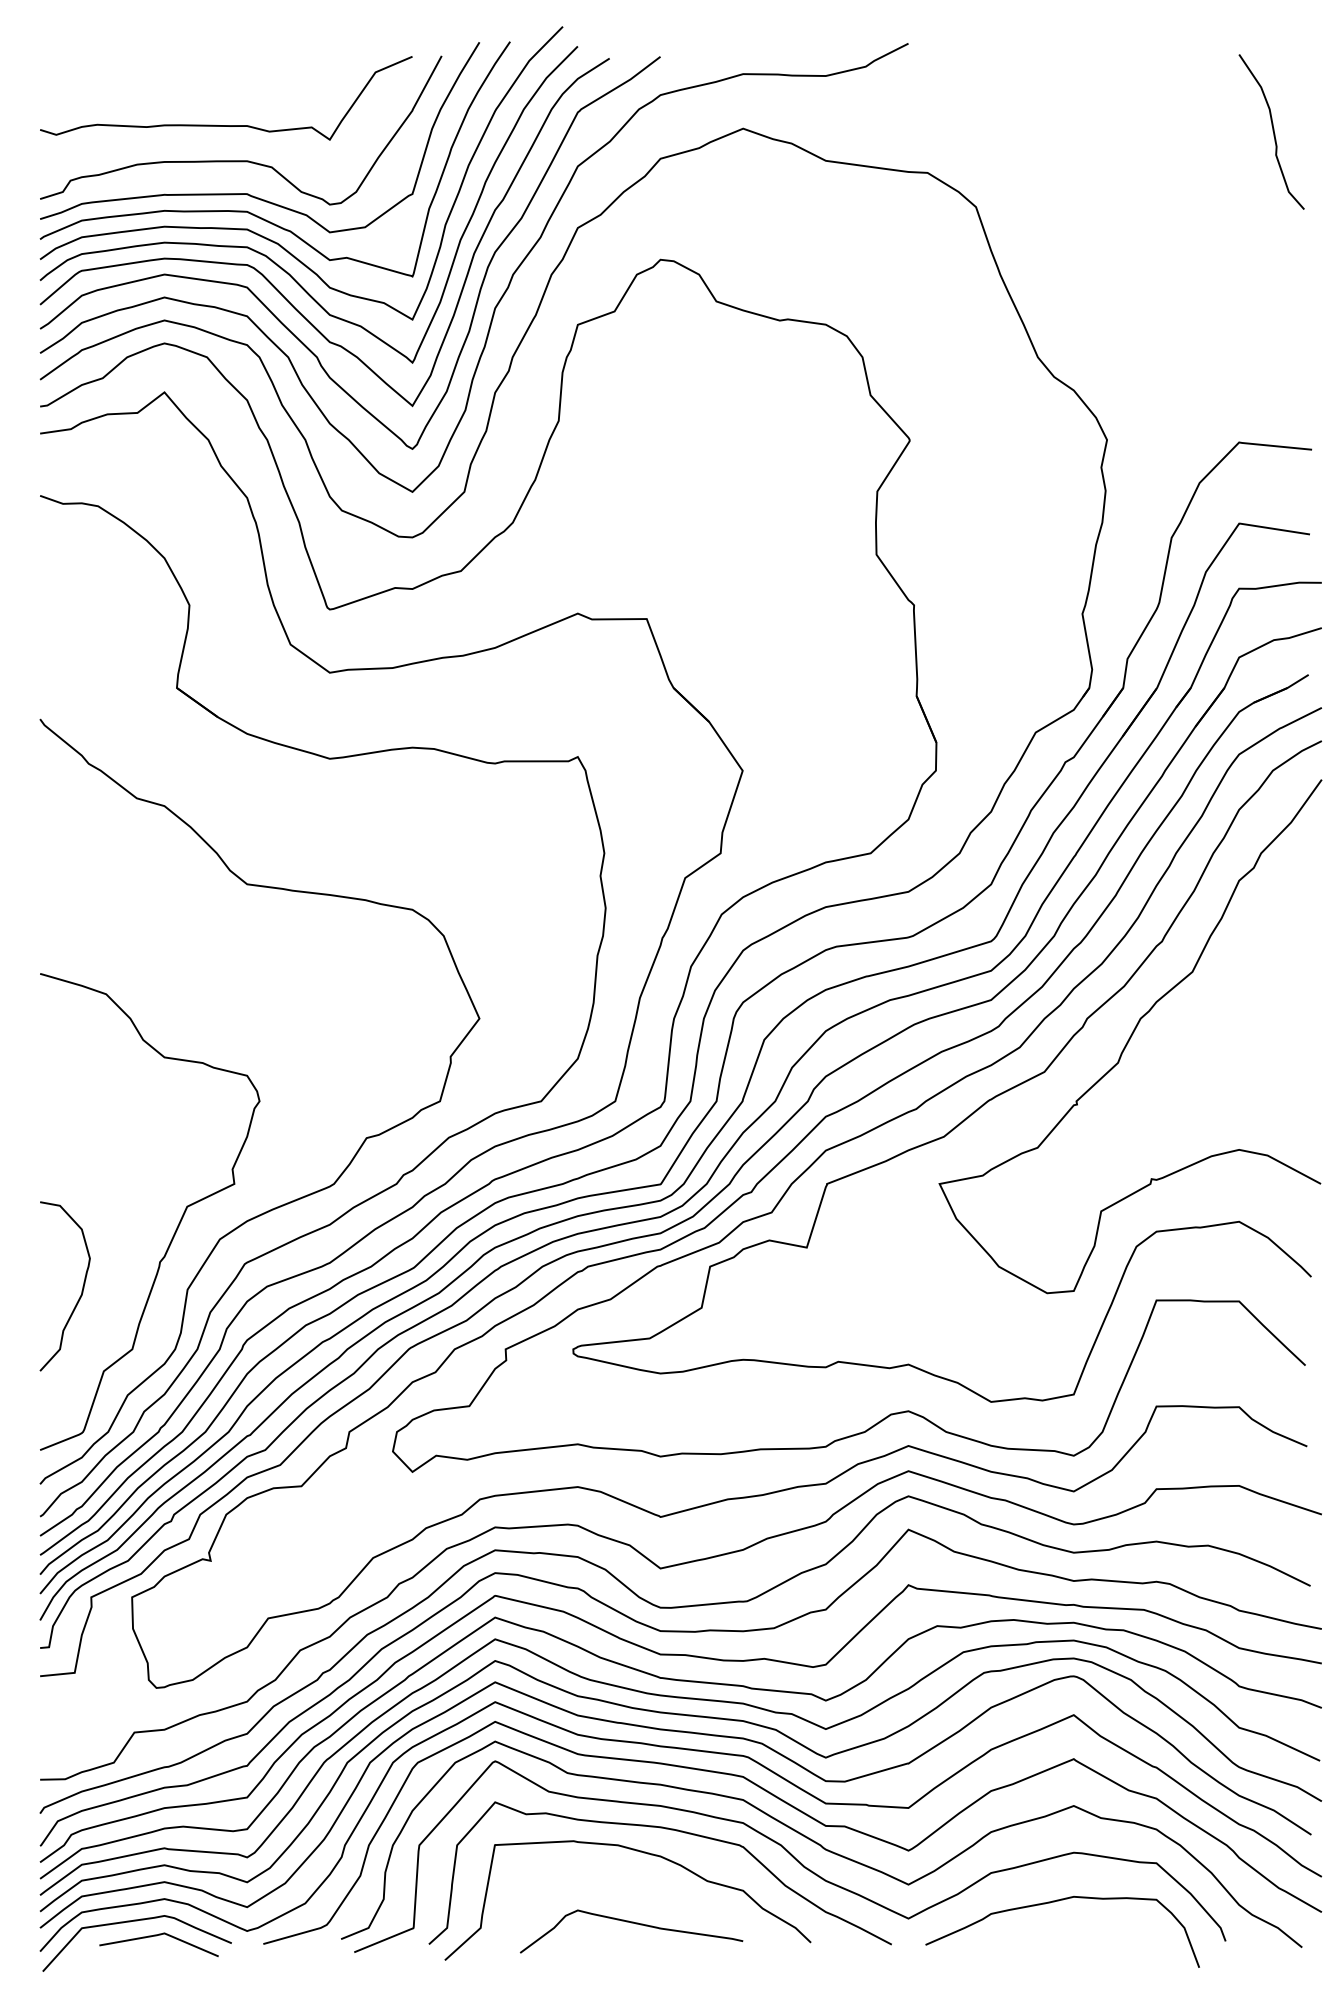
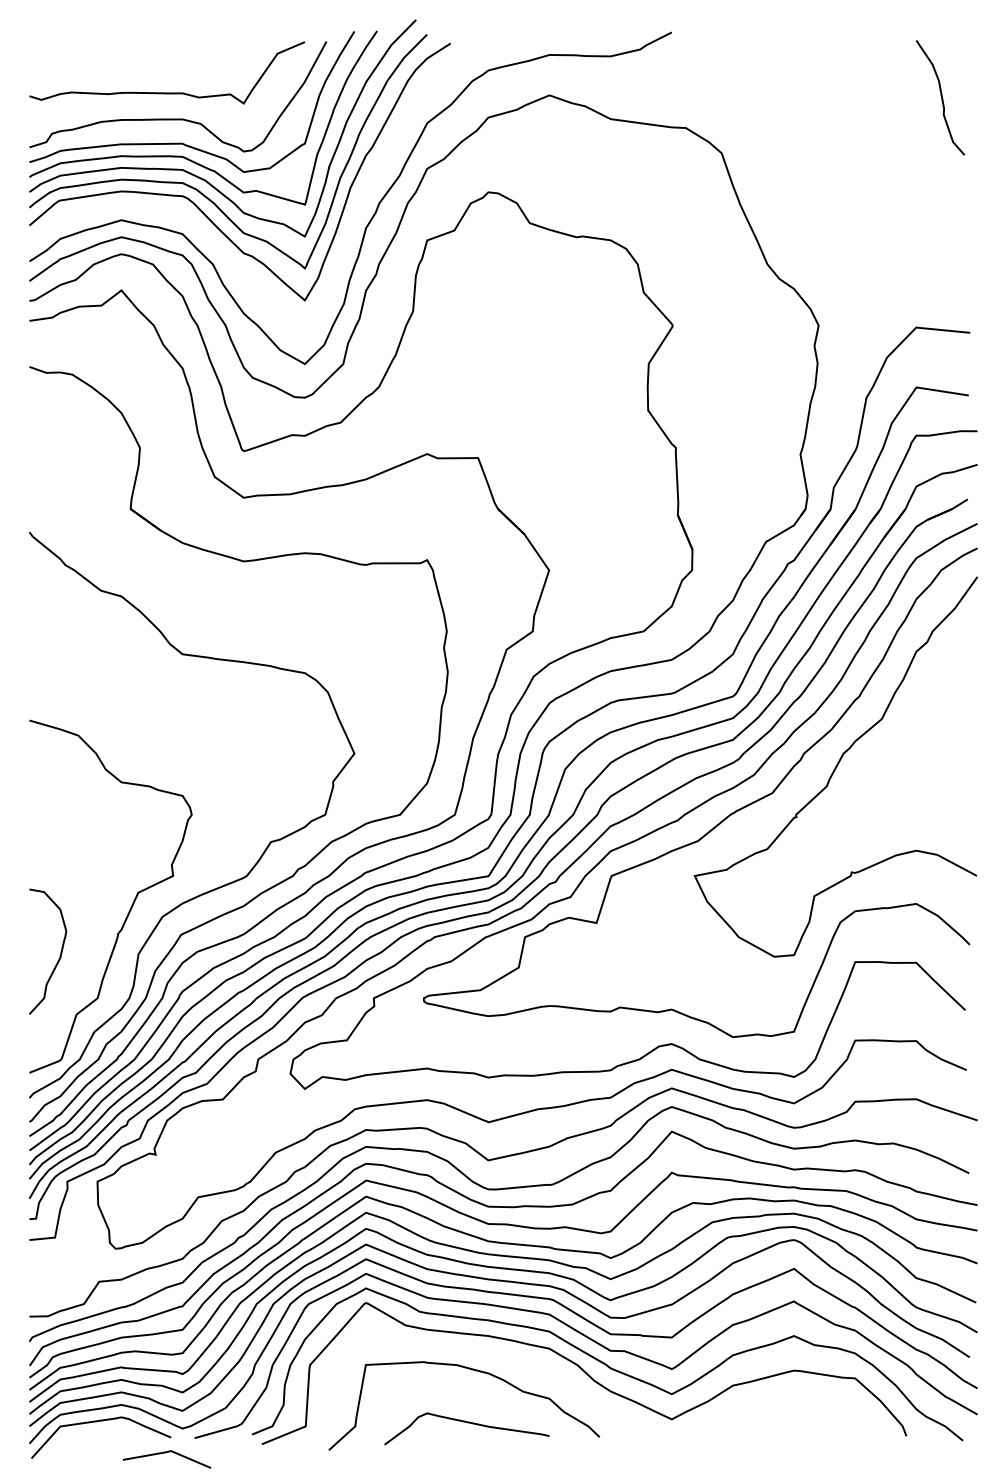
curve: (280, 320) -> (207, 237), removed
curve: (665, 1829) -> (492, 1353), removed
curve: (1054, 1902) -> (779, 1407), removed
line: (156, 1936) -> (165, 1453), moved

